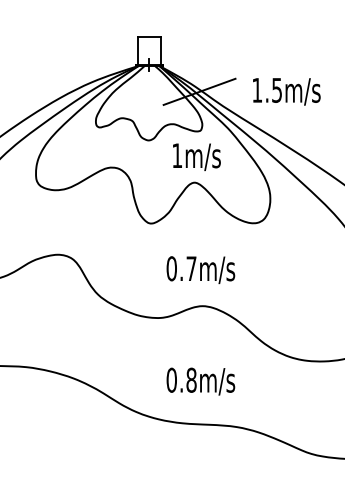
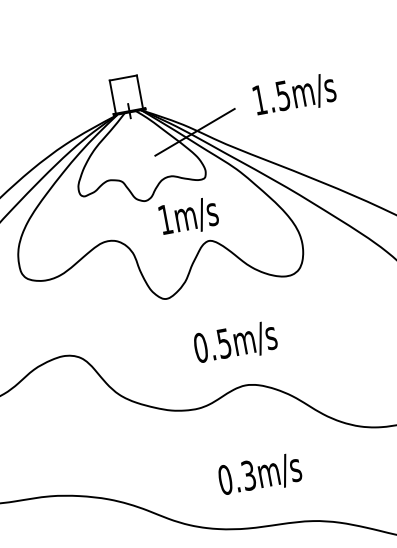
text: (286, 91) -> (294, 95), moved
text: (196, 156) -> (188, 216), moved
text: (191, 268) -> (224, 343), 0.7m/s -> 0.5m/s
text: (191, 379) -> (248, 474), 0.8m/s -> 0.3m/s

